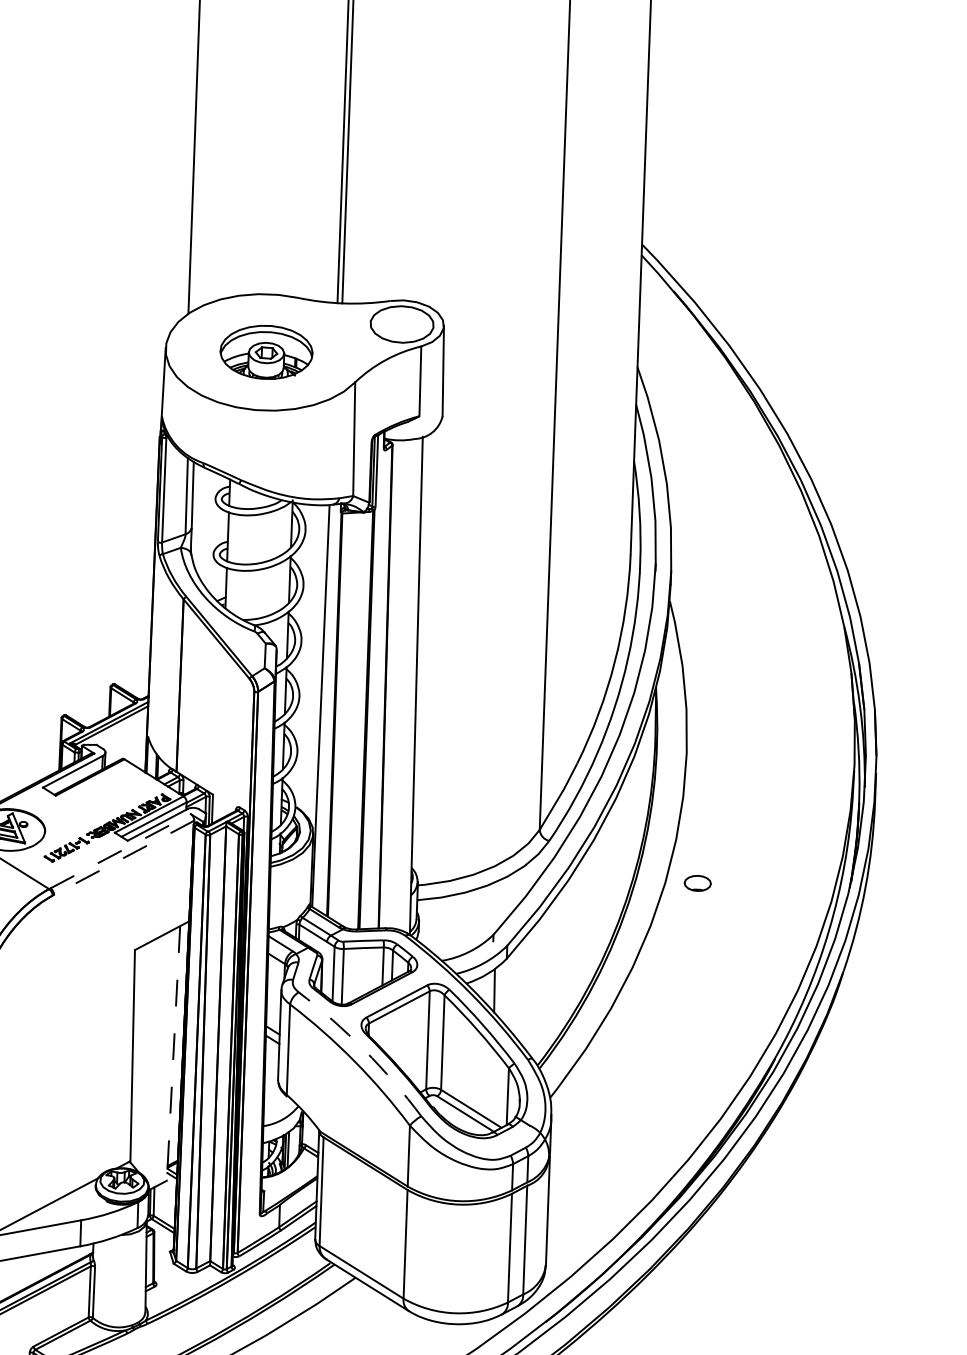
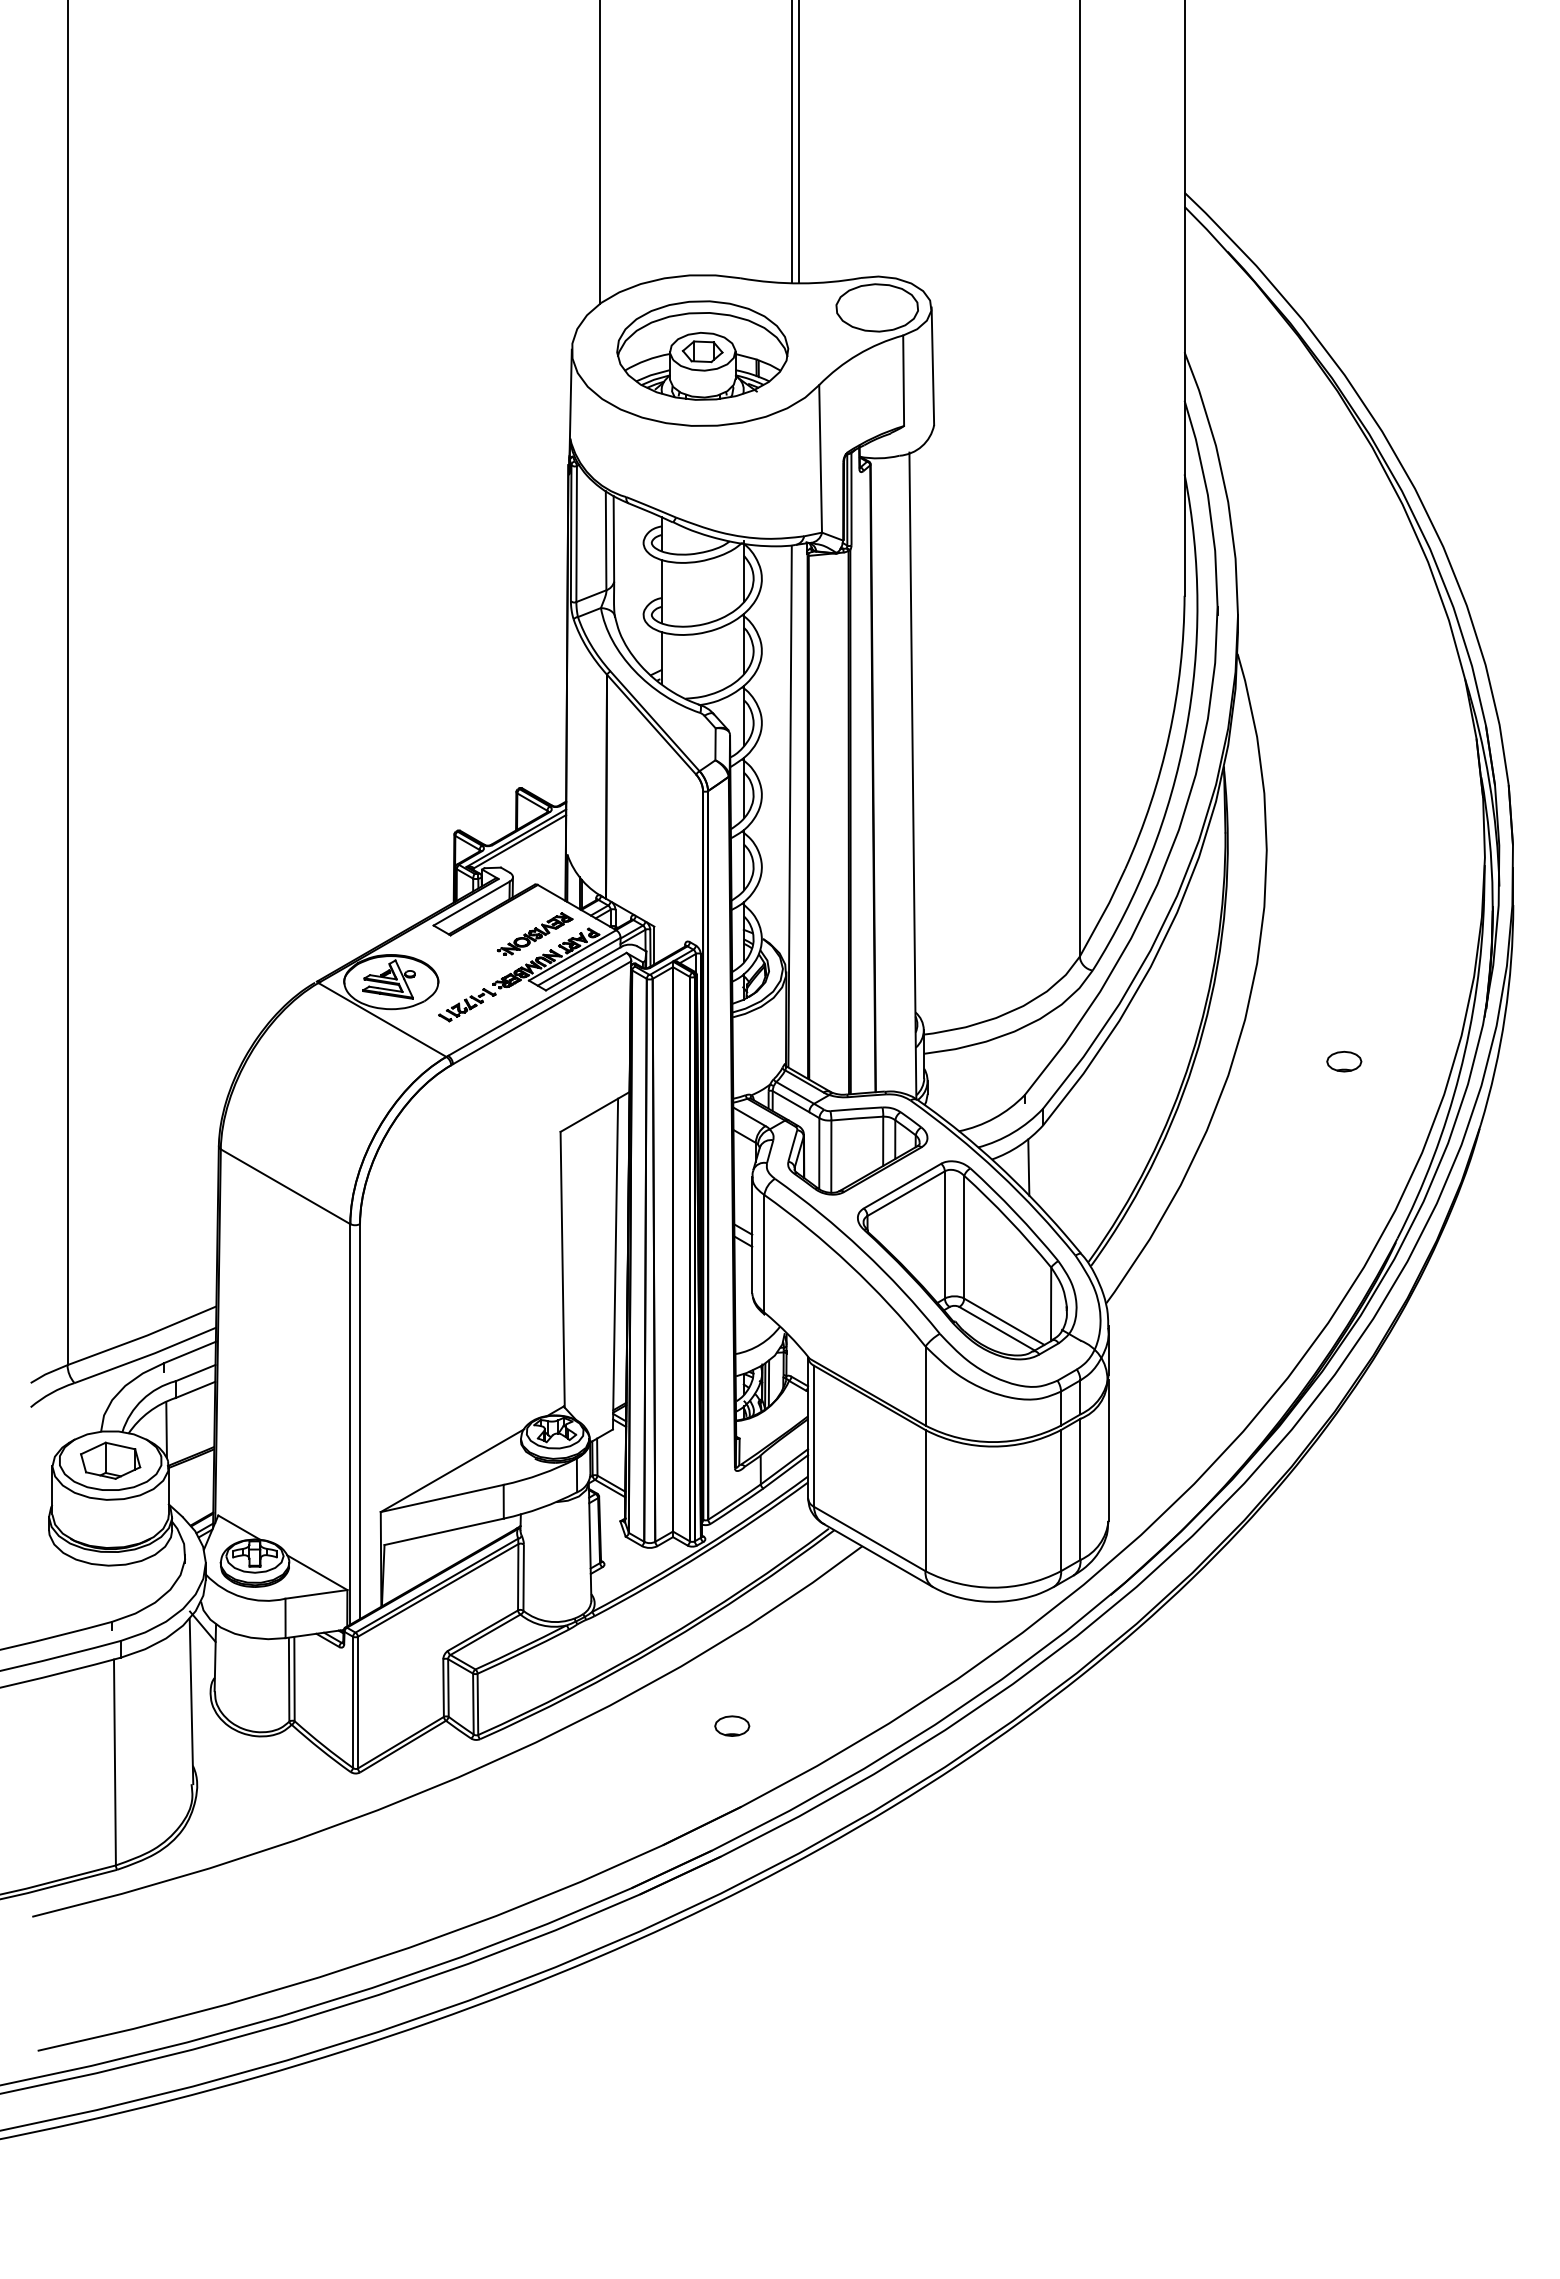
part: (266, 352) -> (702, 350), size x1.43
part: (120, 796) -> (534, 933), added
line: (120, 851) -> (537, 1004), dashed -> solid
line: (124, 857) -> (542, 1012), dashed -> solid
part: (697, 883) -> (1344, 1061), moved
arc: (364, 1049) -> (862, 1250), dashed -> solid
line: (173, 1053) -> (615, 1264), dashed -> solid

